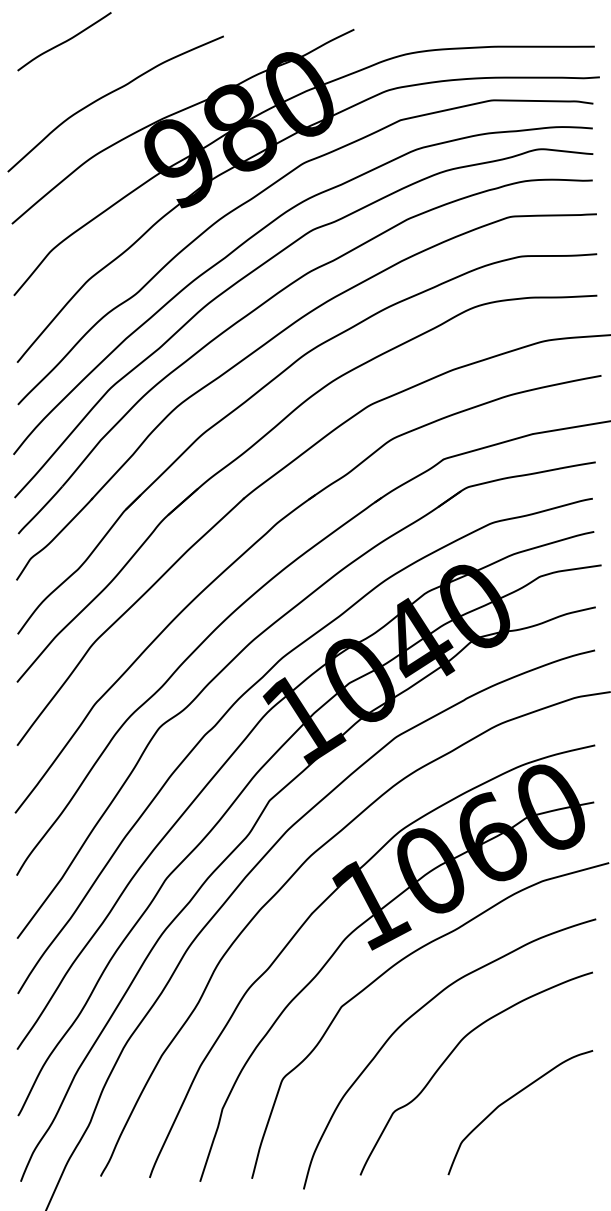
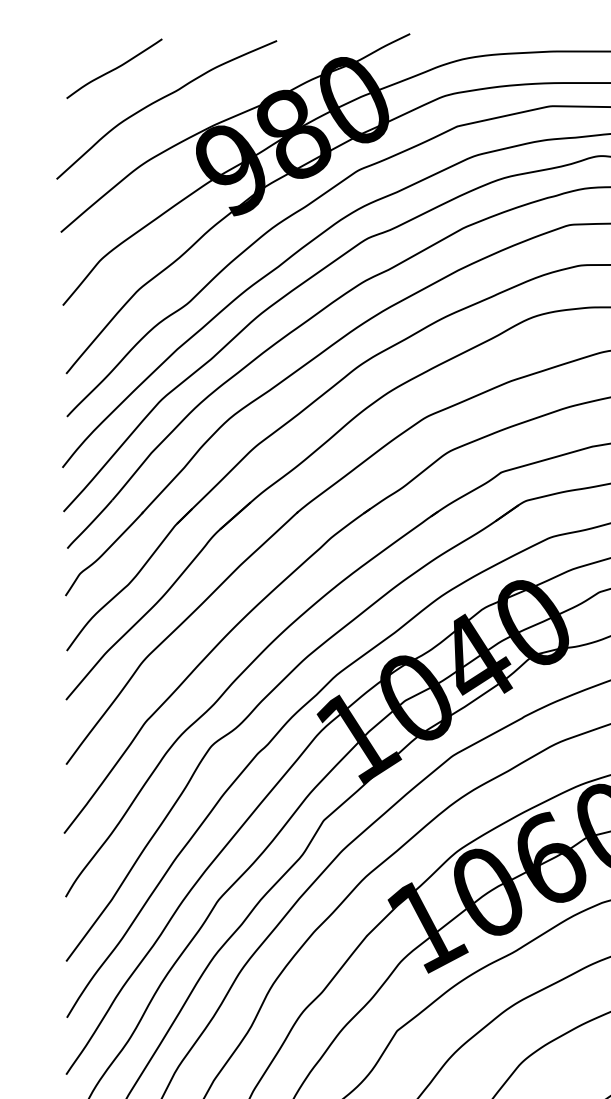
curve: (64, 41) -> (114, 68), moved

